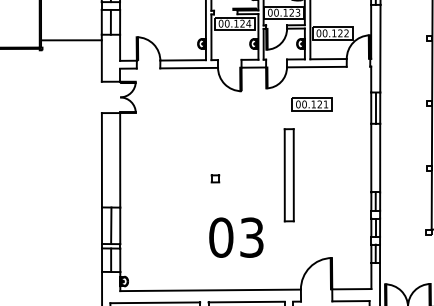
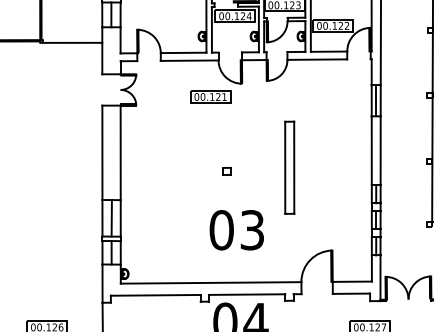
line: (72, 39) -> (72, 42), moved
part: (312, 103) -> (210, 96), moved
part: (215, 178) -> (226, 171), moved

